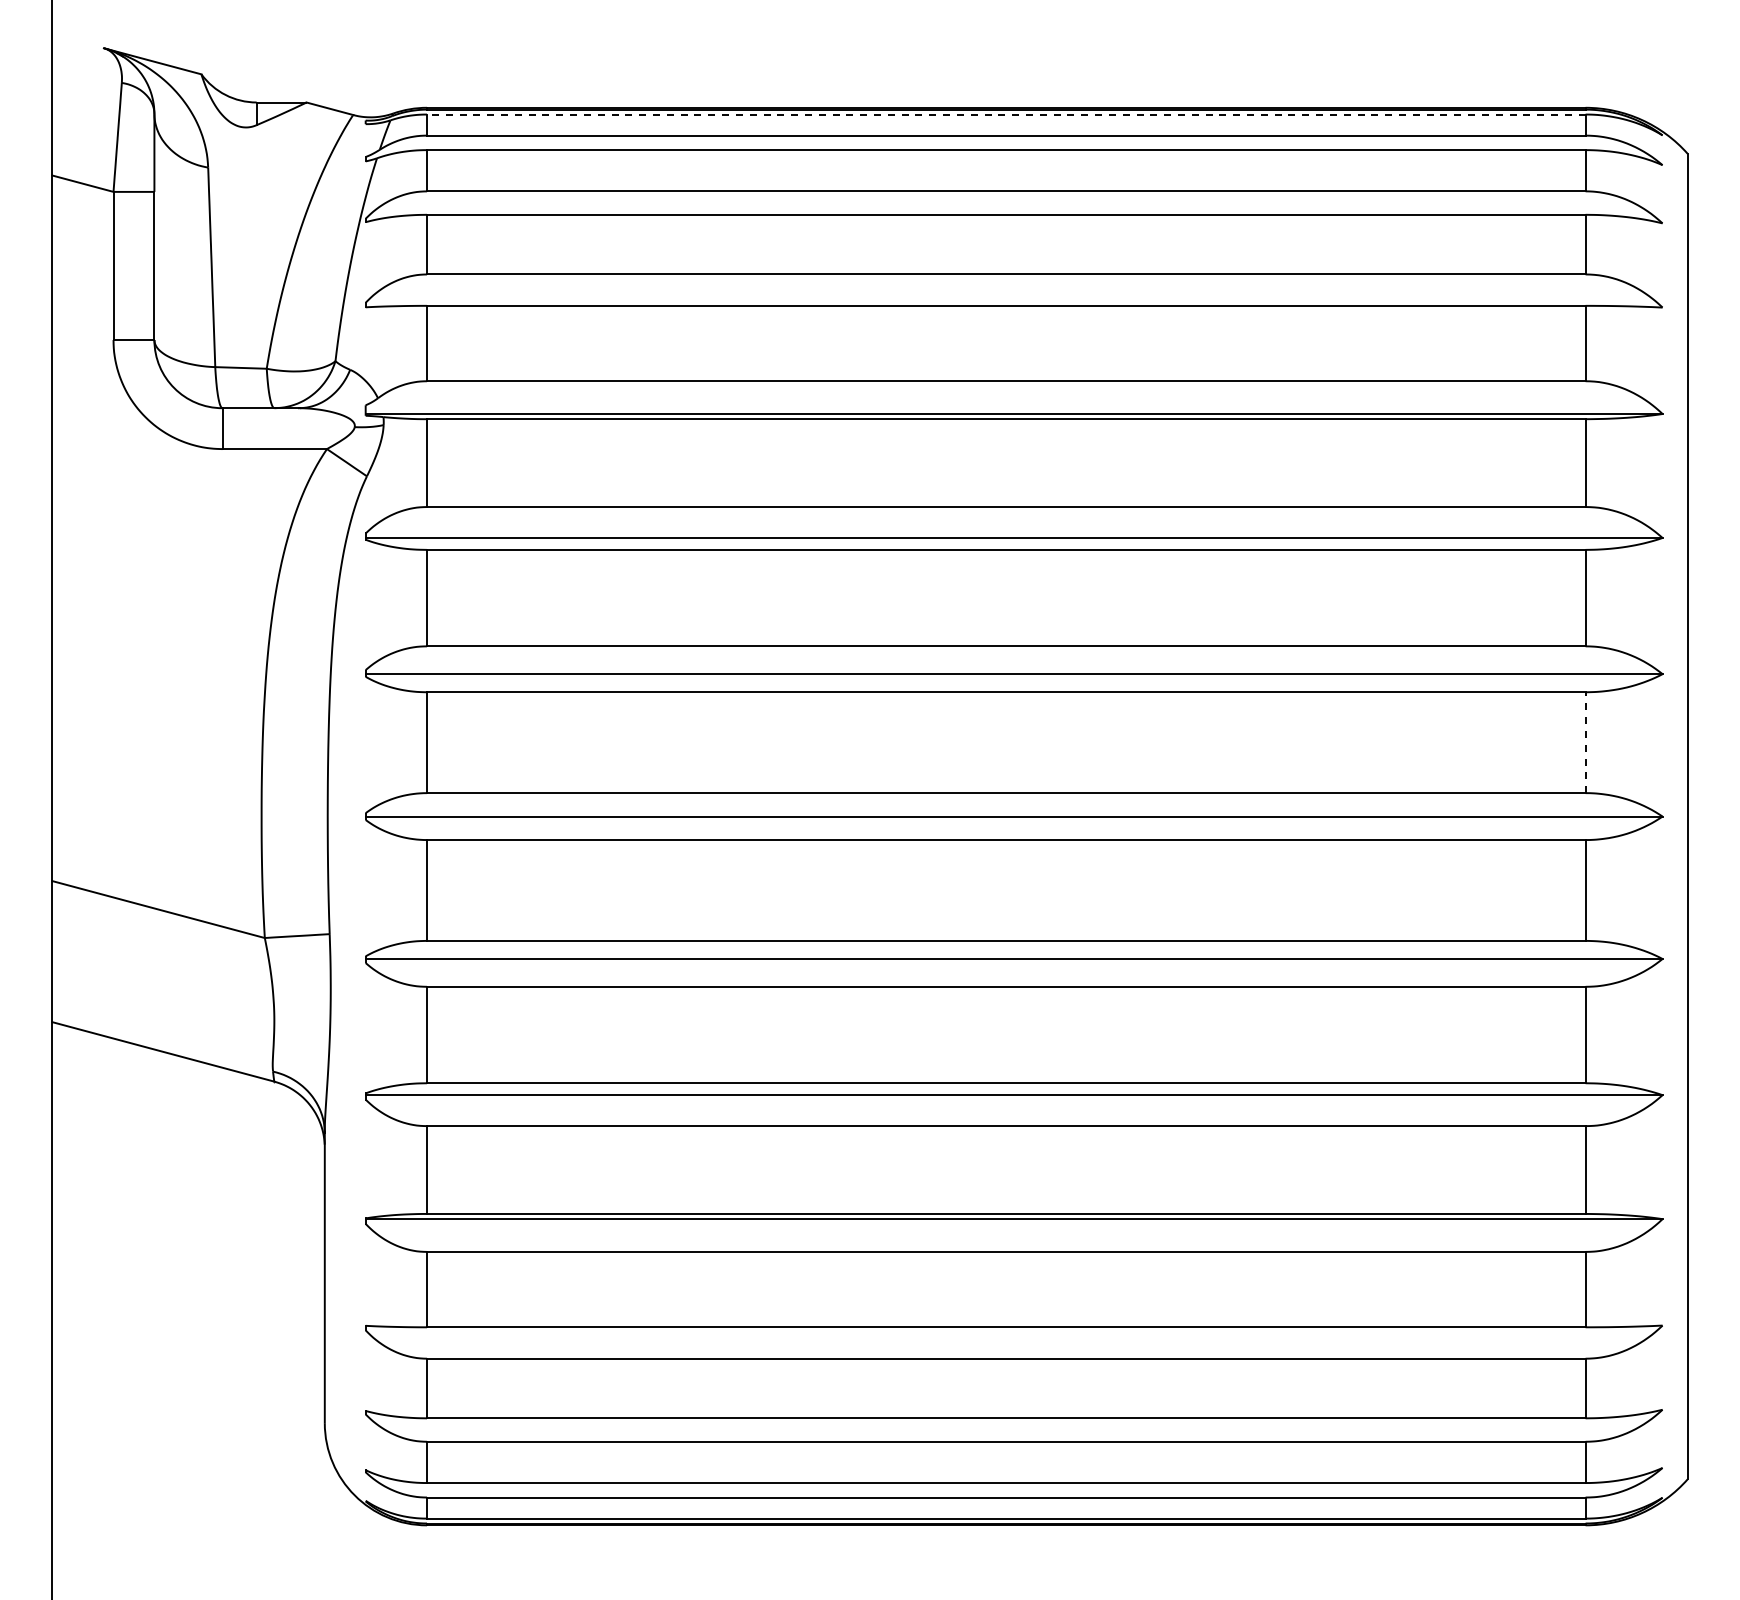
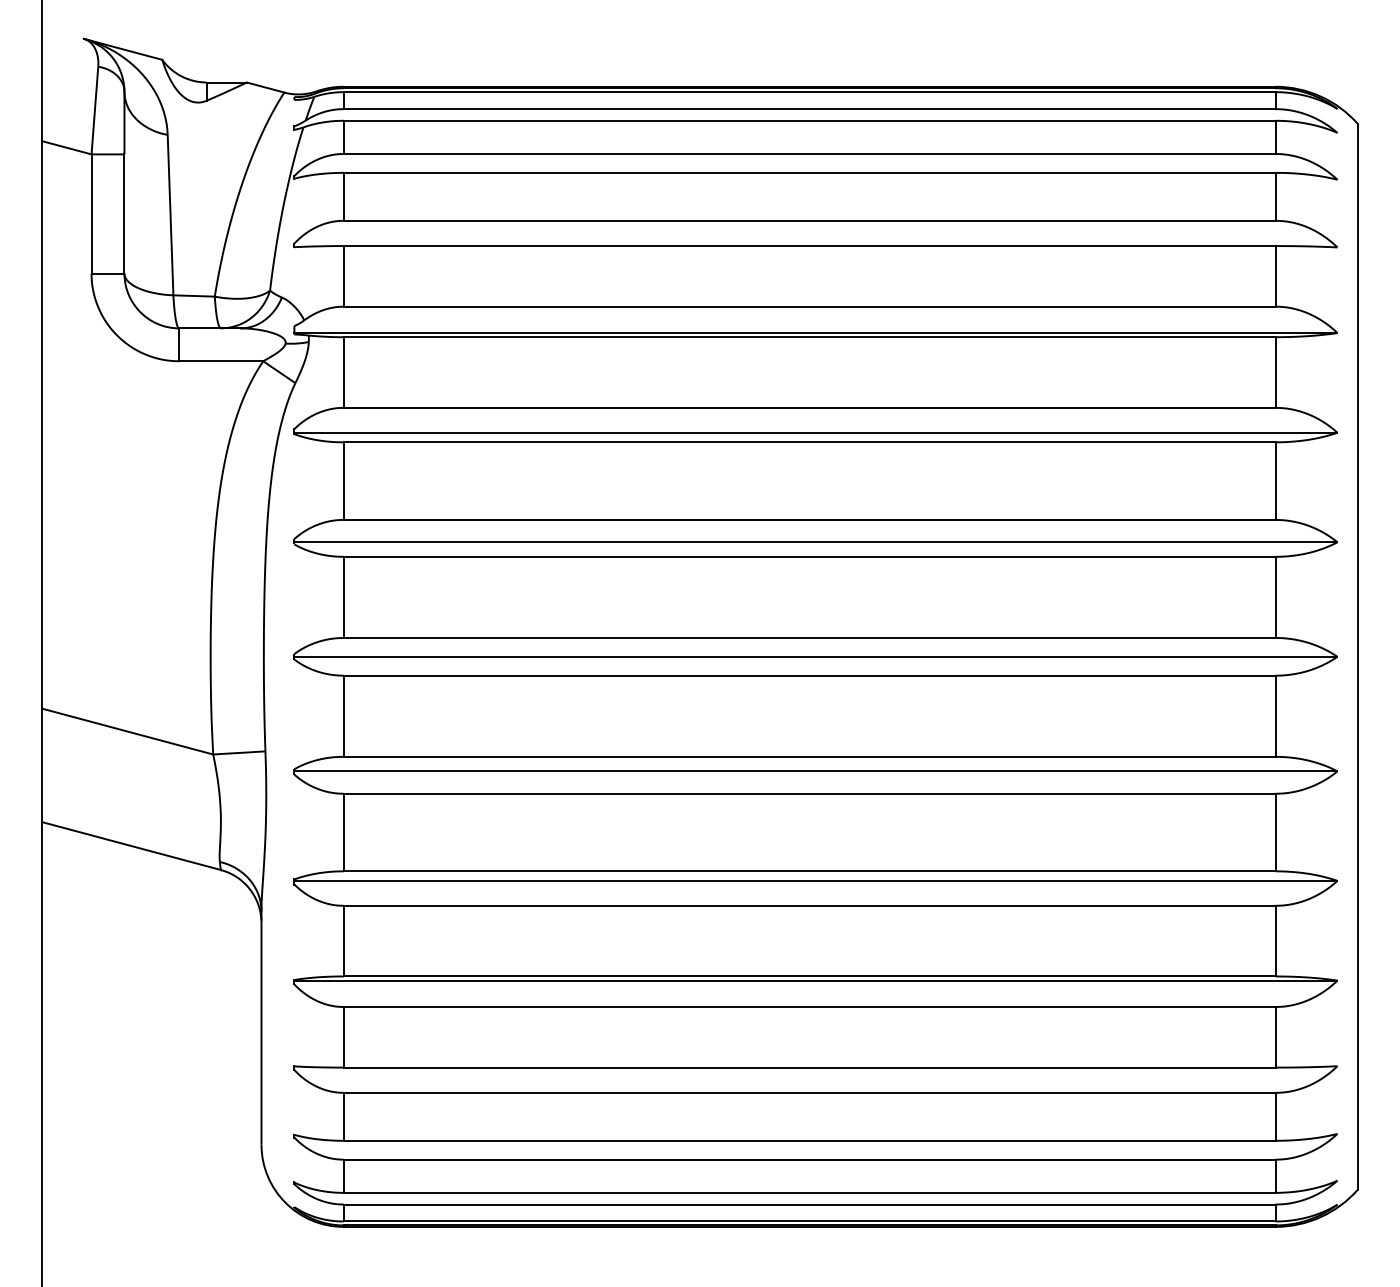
line: (1005, 114) -> (808, 92), dashed -> solid
line: (1585, 742) -> (1275, 597), dashed -> solid

